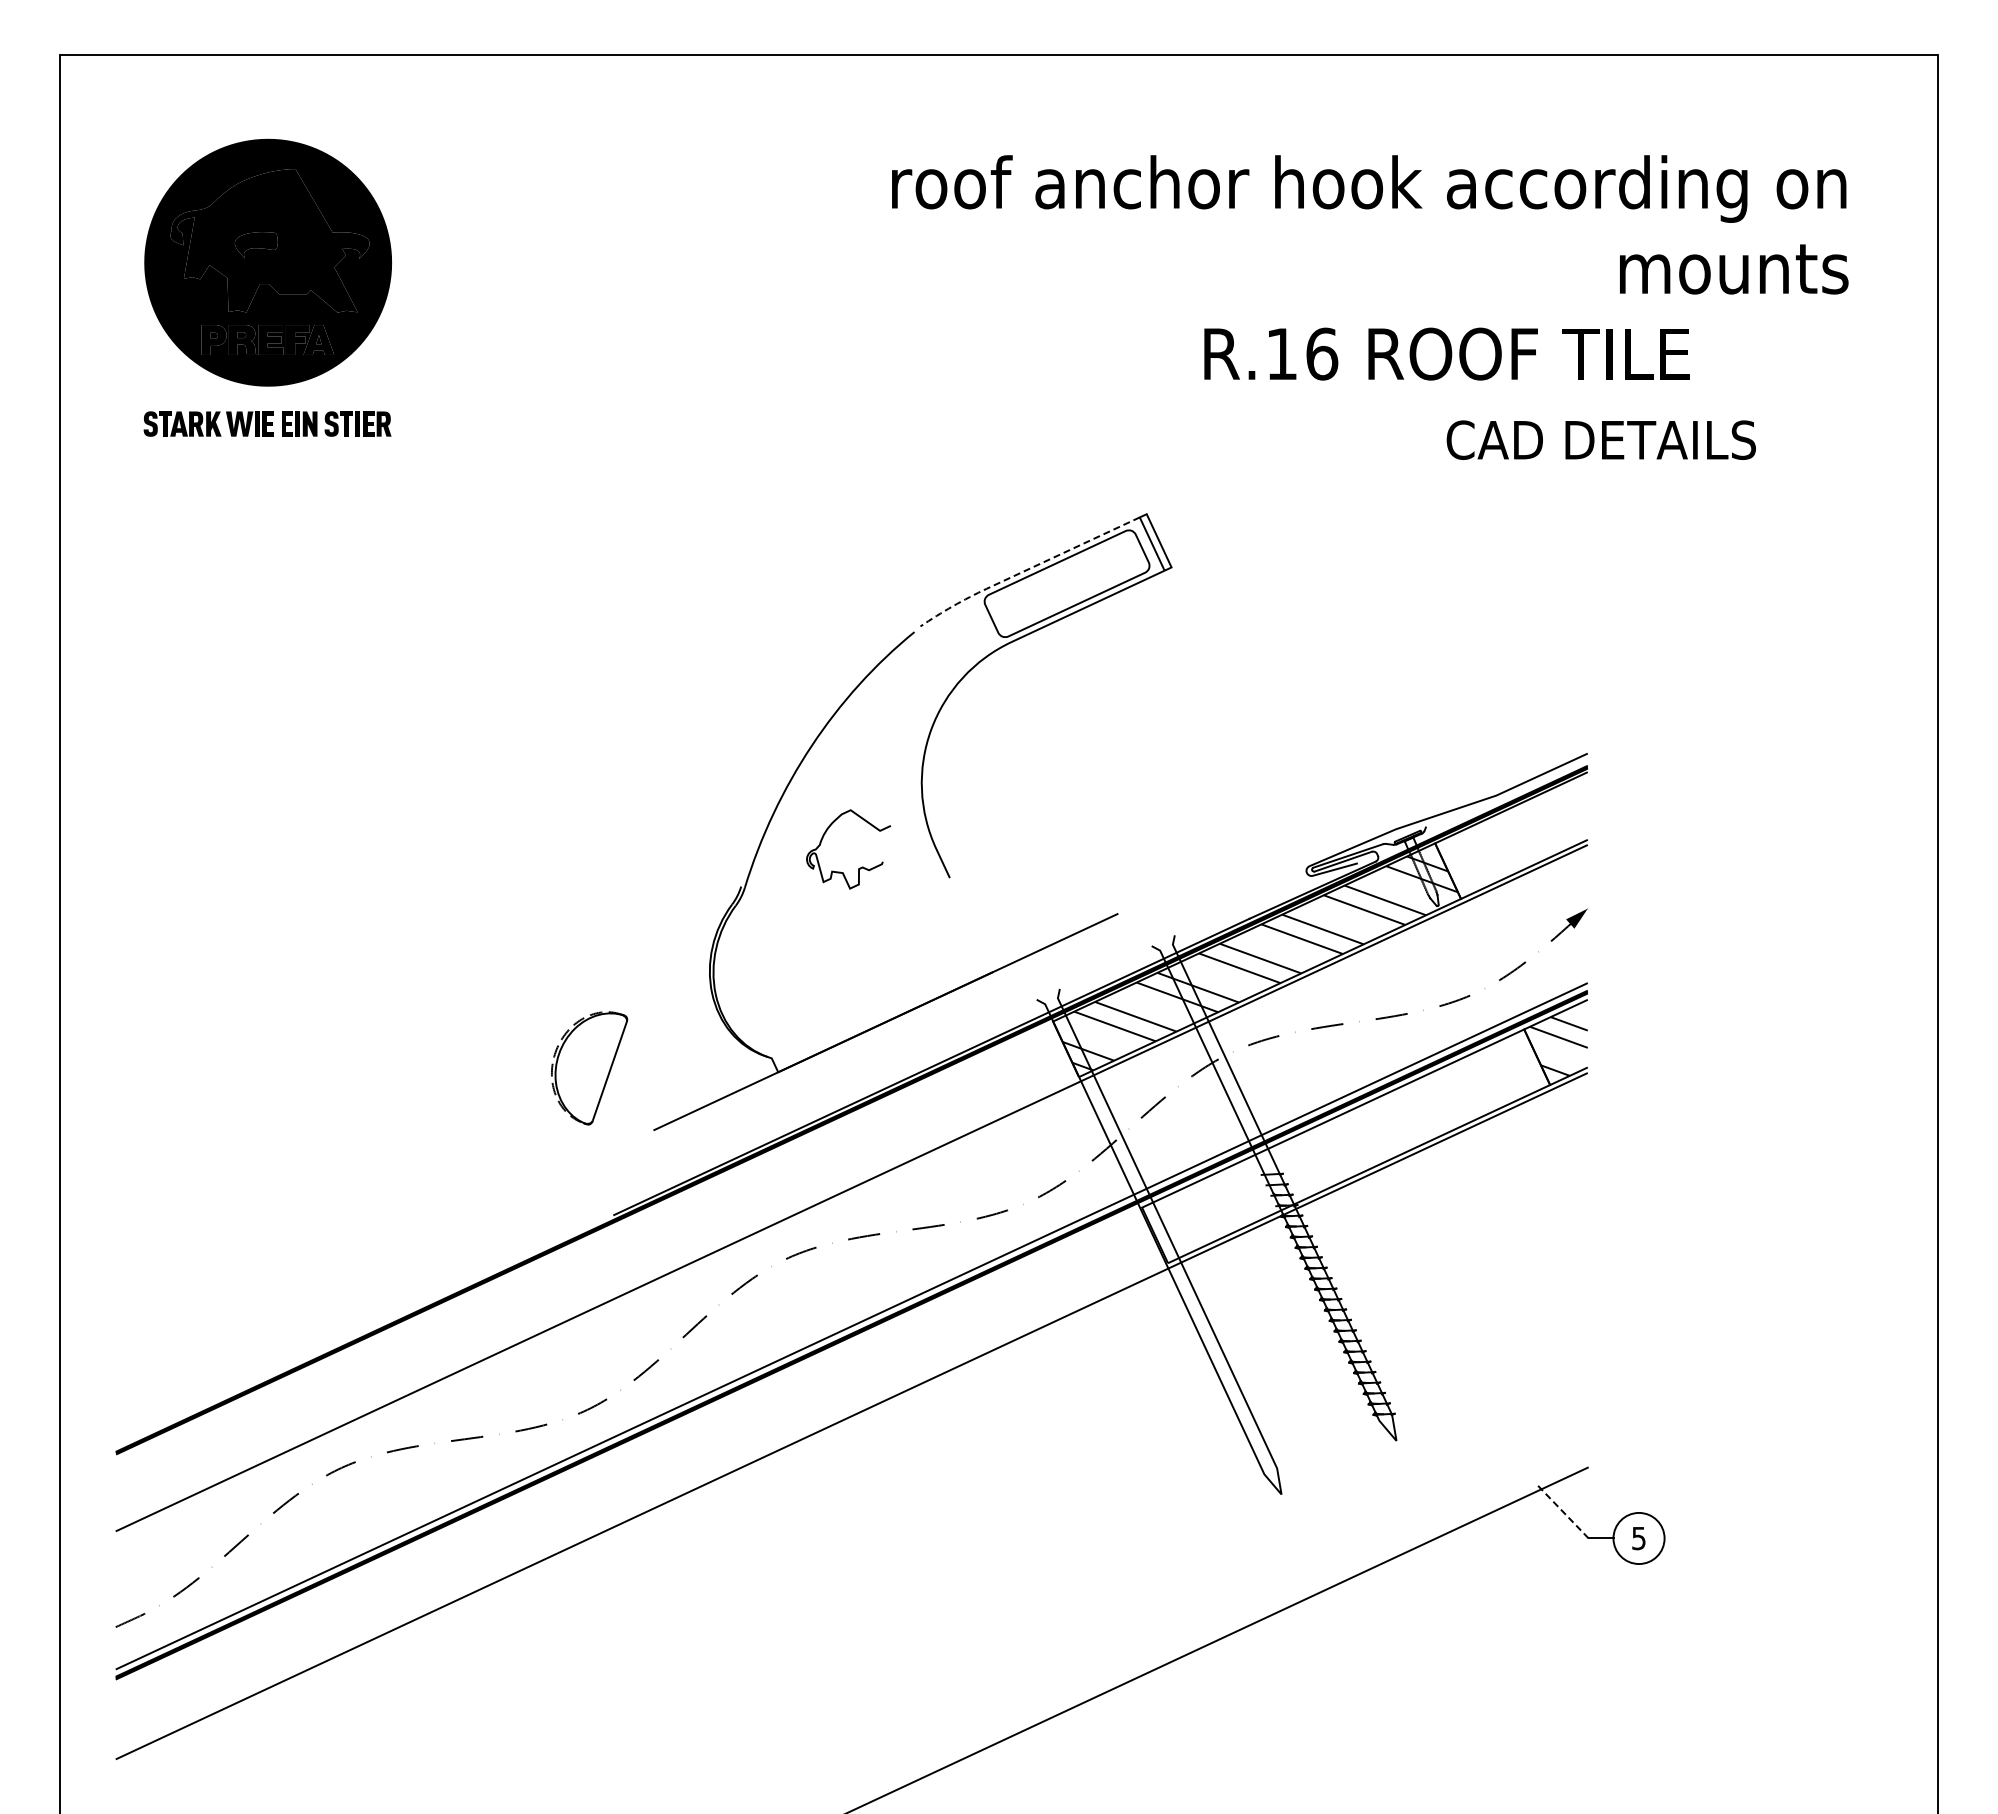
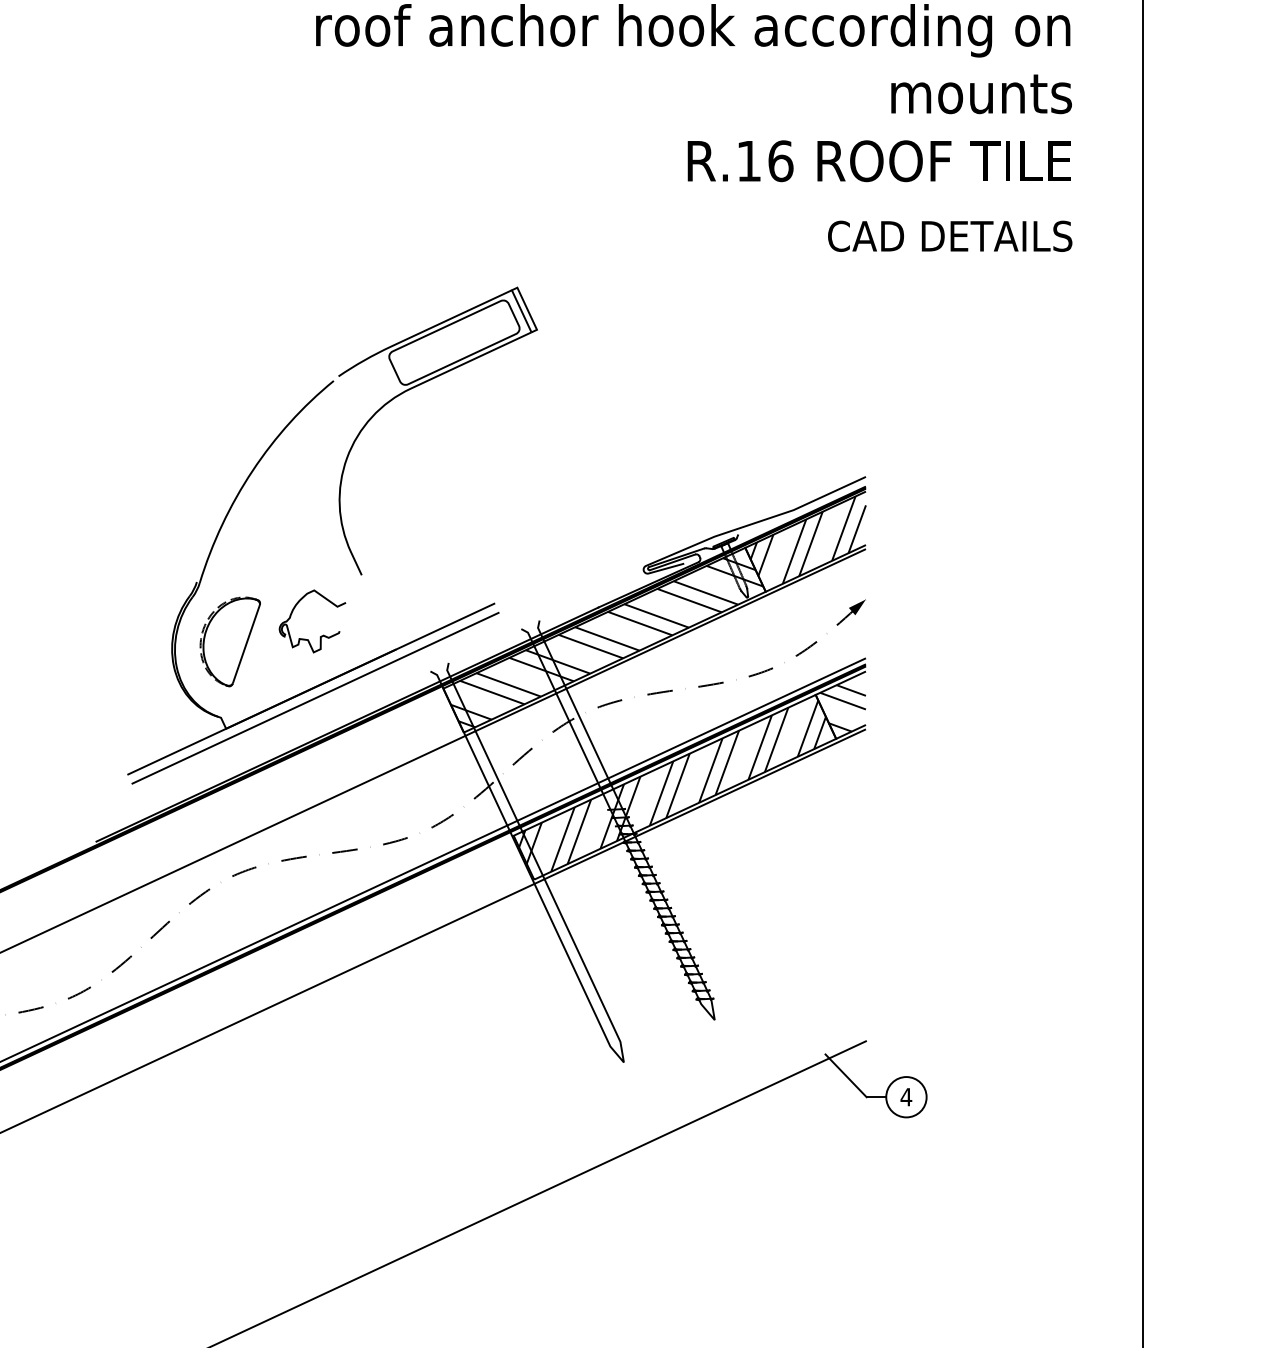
text: (1446, 353) -> (879, 160), moved
text: (1600, 439) -> (949, 235), moved
line: (1025, 570) -> (421, 332), dashed -> solid
hatch: (1514, 833) -> (808, 540), added
curve: (859, 867) -> (321, 635), moved
line: (890, 1033) -> (314, 698), added
part: (589, 1068) -> (230, 642), moved
hatch: (1342, 1144) -> (672, 785), added
line: (1562, 1511) -> (845, 1075), dashed -> solid
text: (1638, 1538) -> (906, 1097), 5 -> 4

